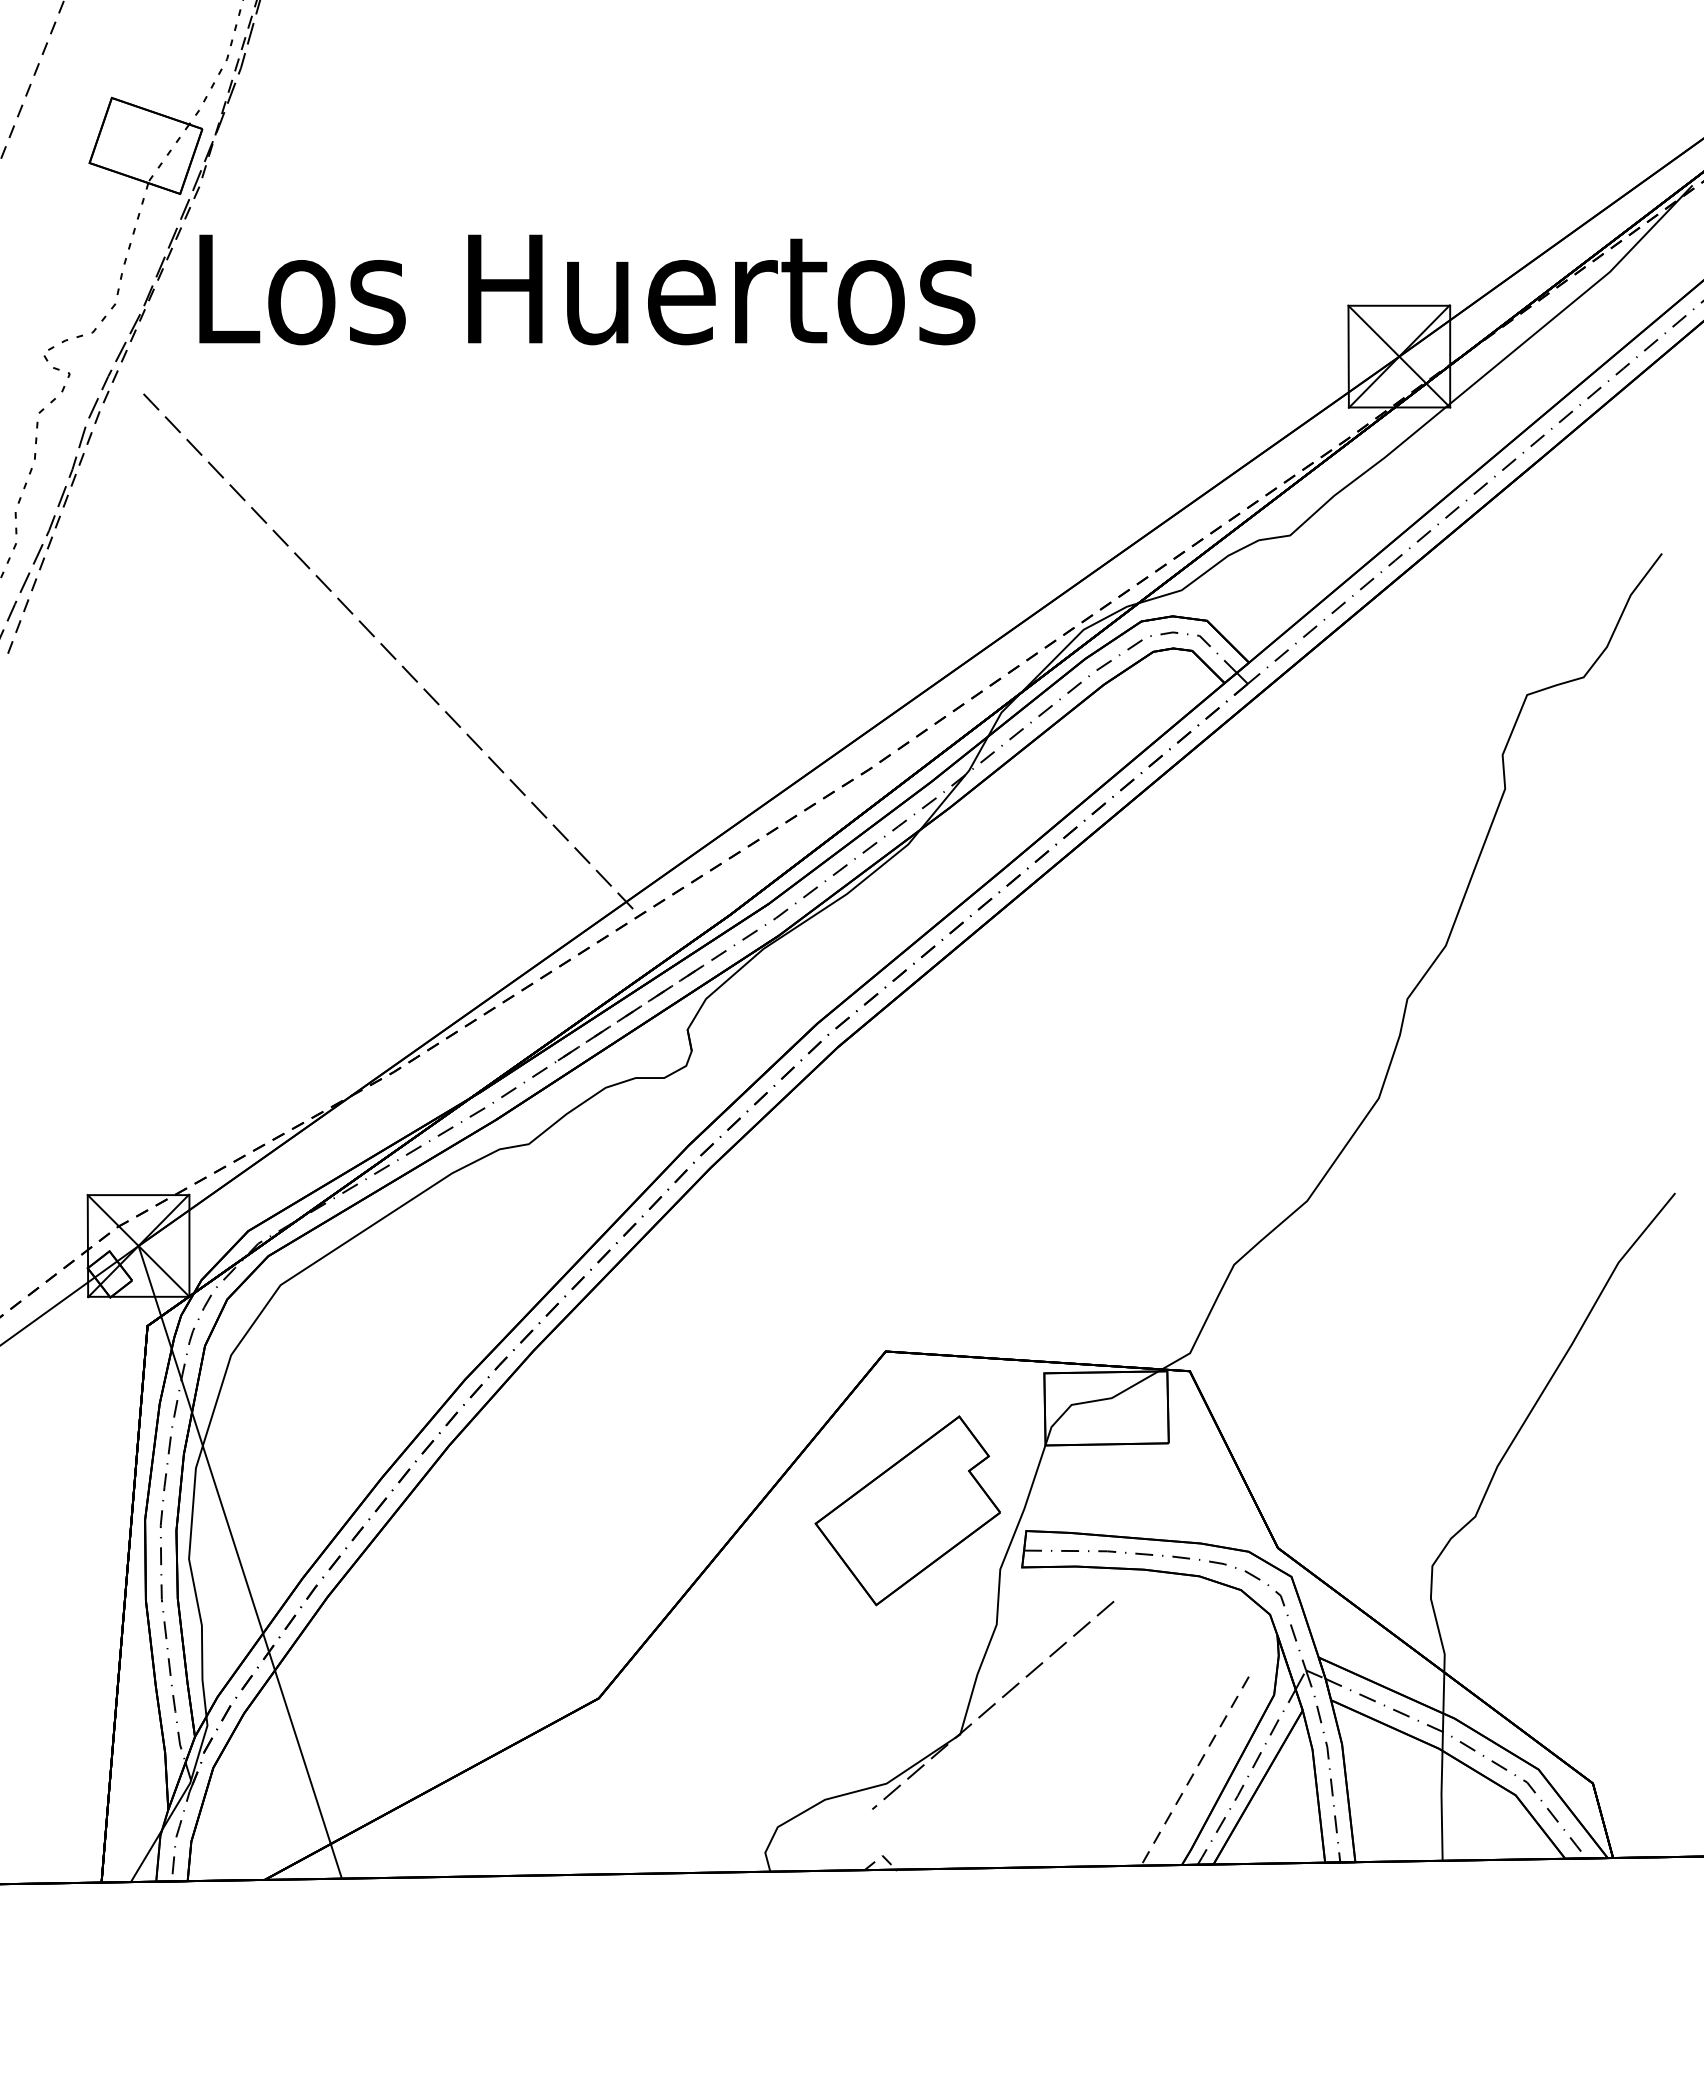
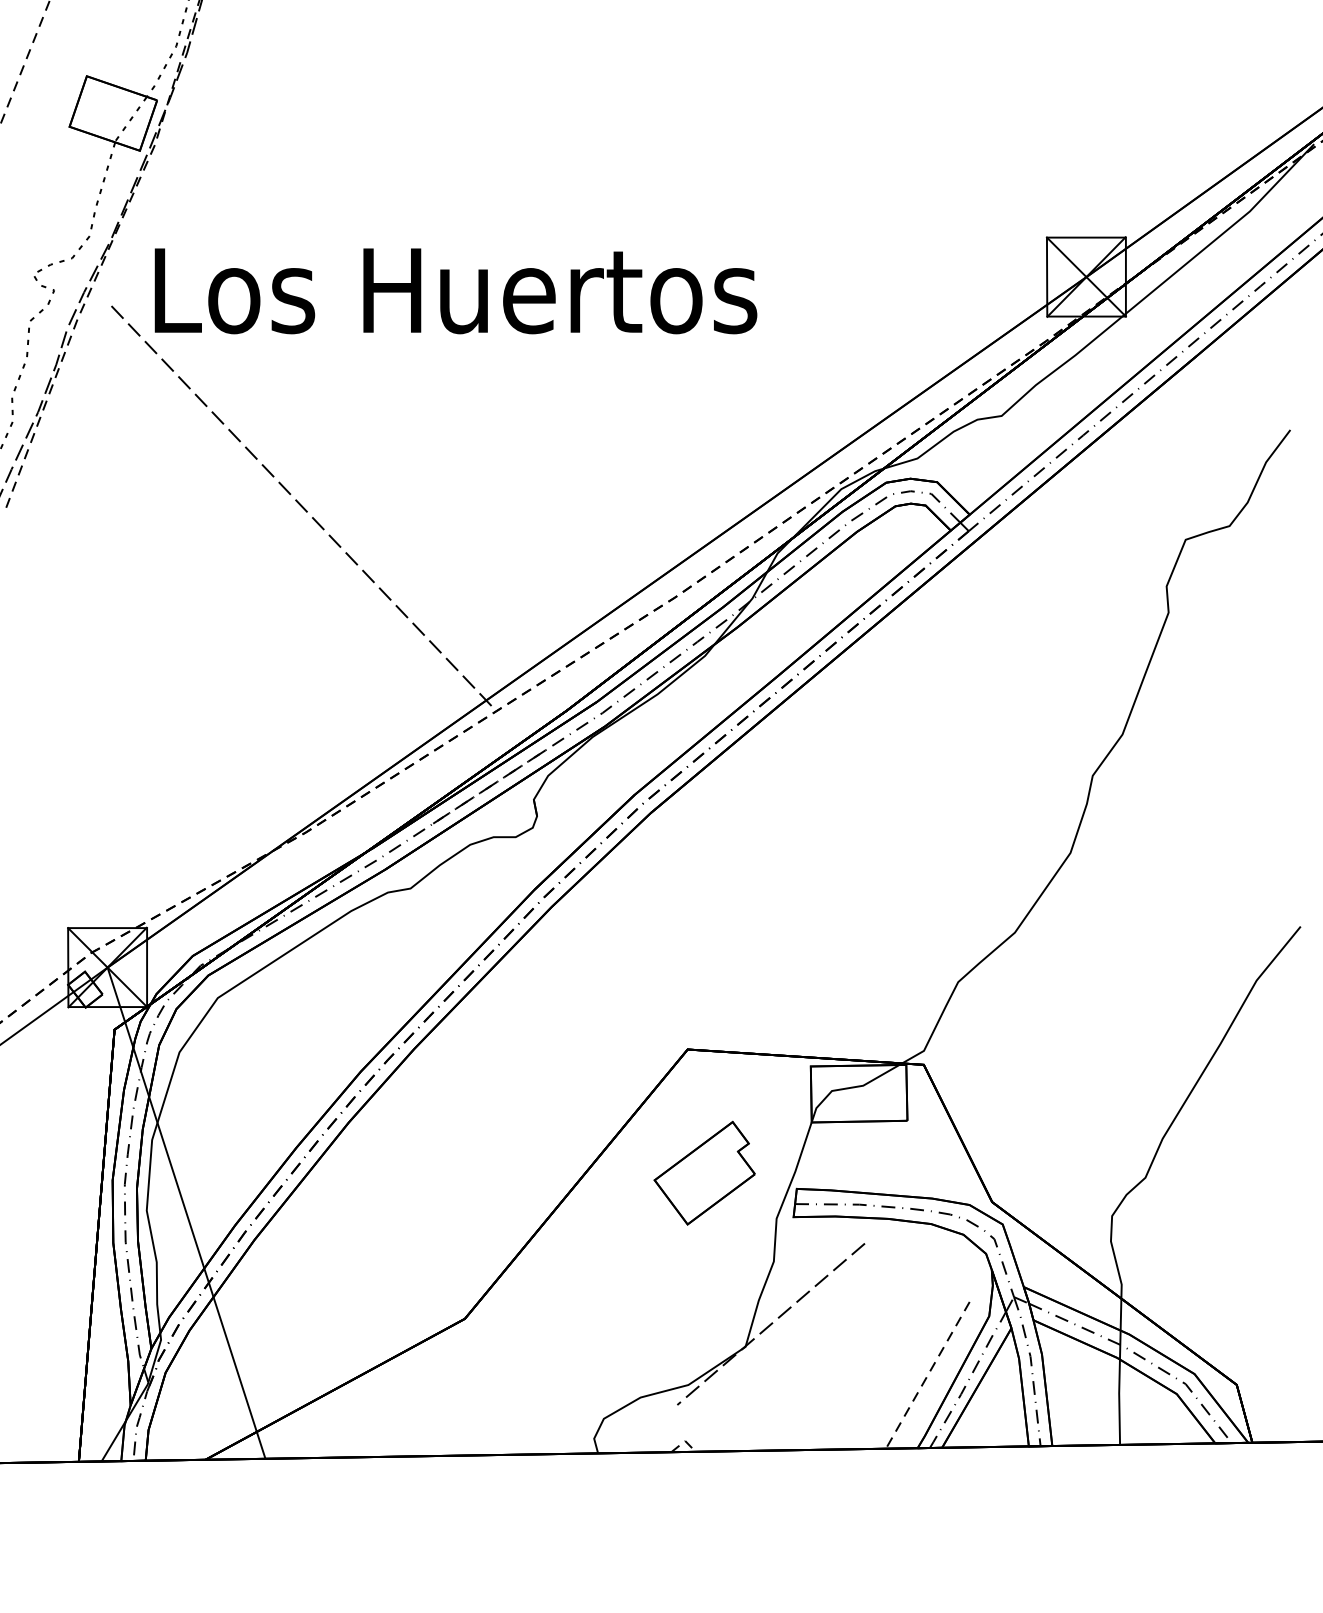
text: (587, 289) -> (456, 290), moved
part: (907, 1510) -> (704, 1172), size x0.7

